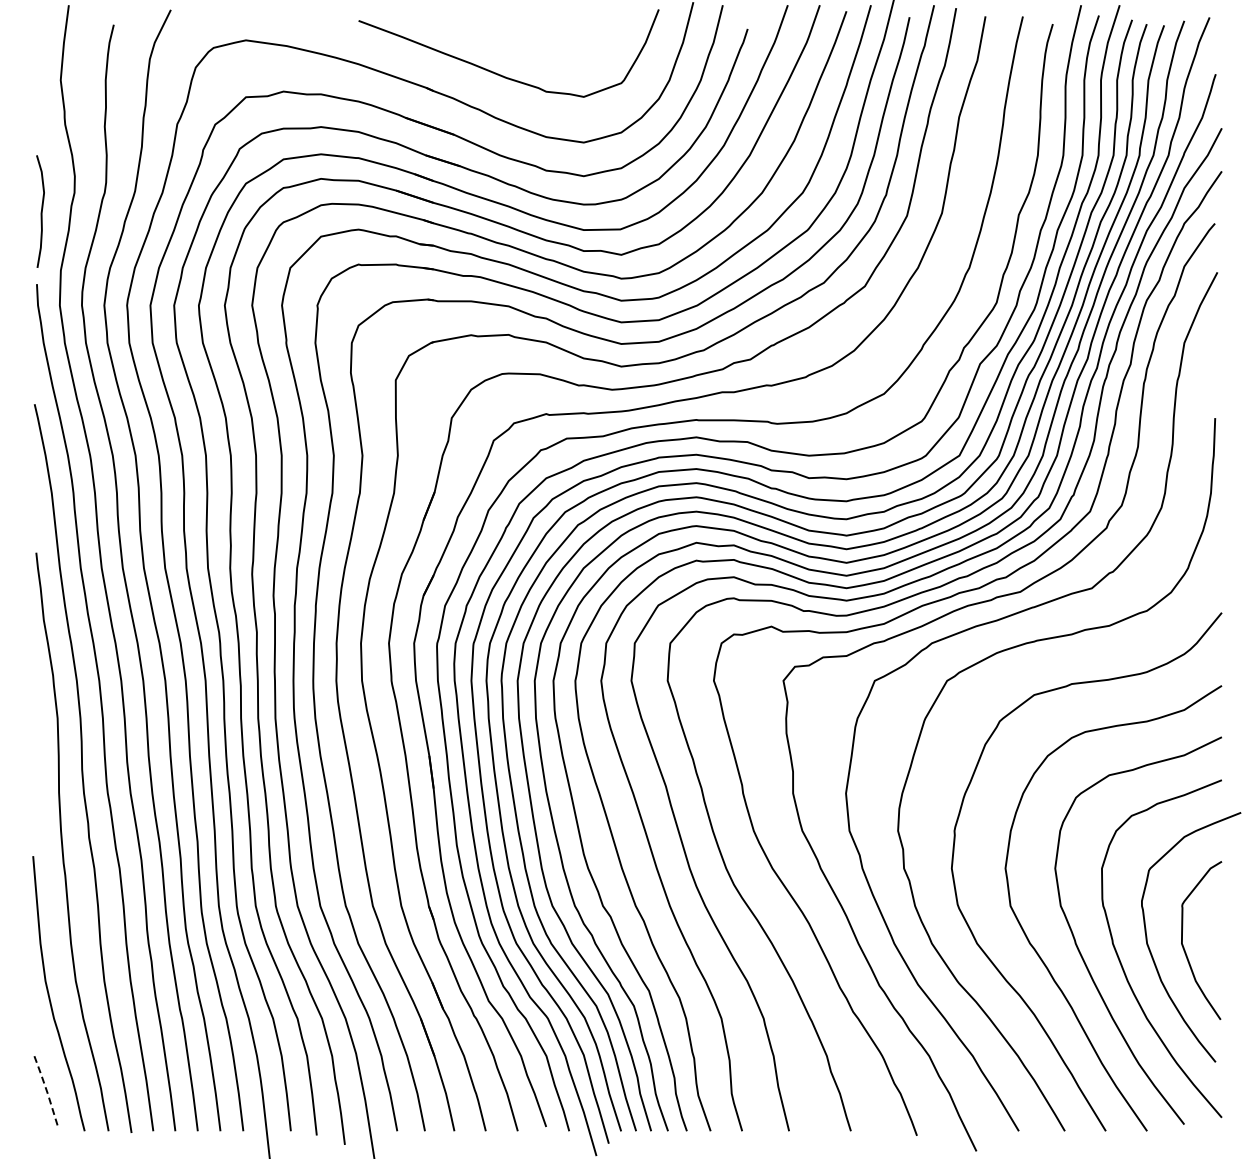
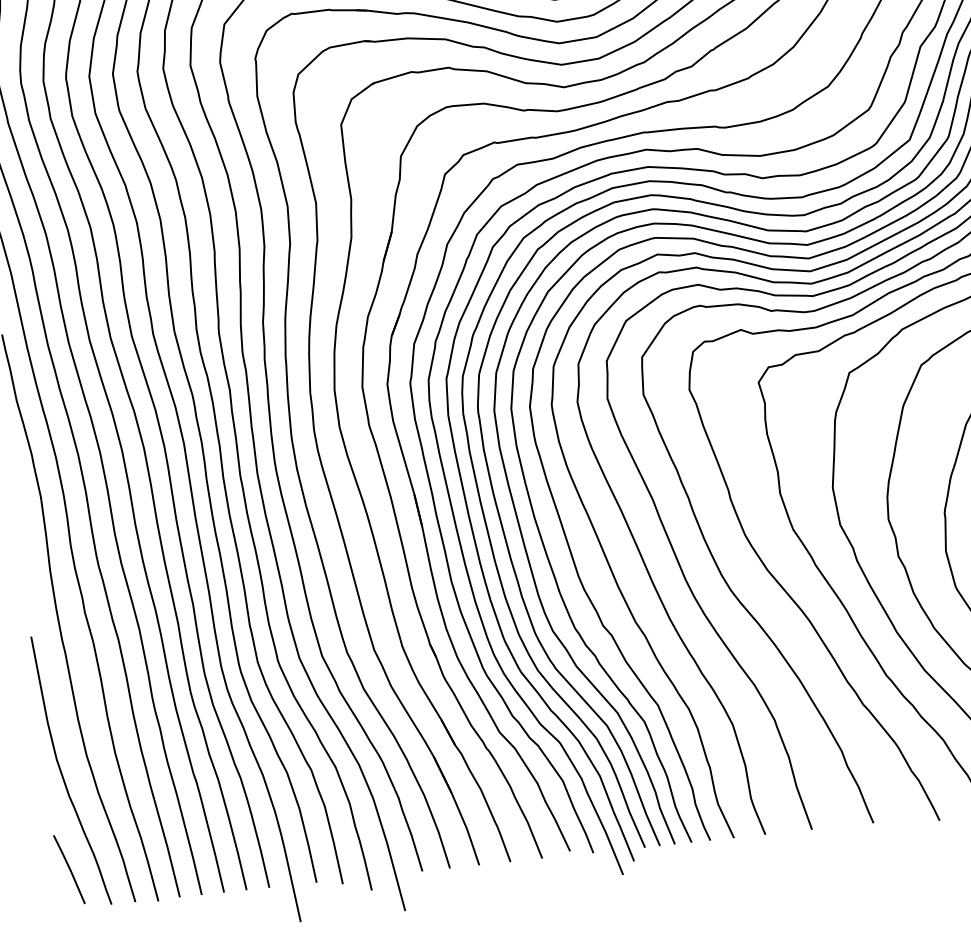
line: (47, 1091) -> (70, 869), dashed -> solid

